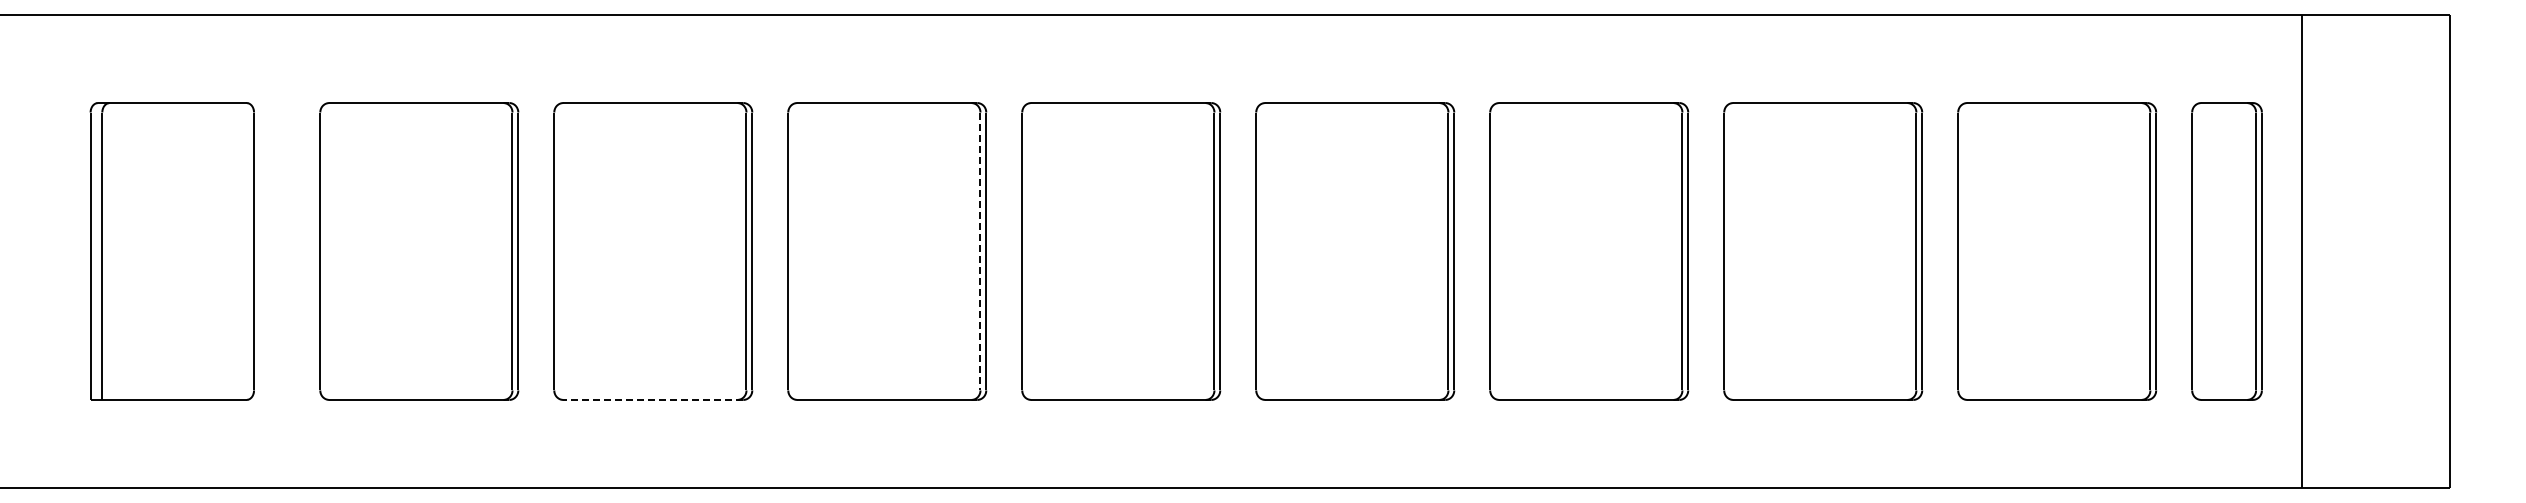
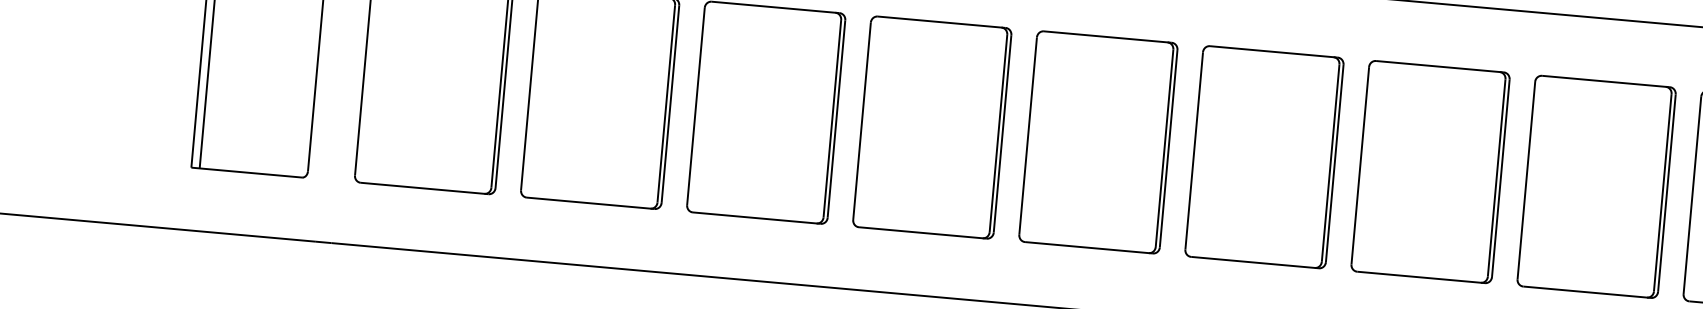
line: (980, 251) -> (832, 118), dashed -> solid
line: (653, 399) -> (590, 203), dashed -> solid

